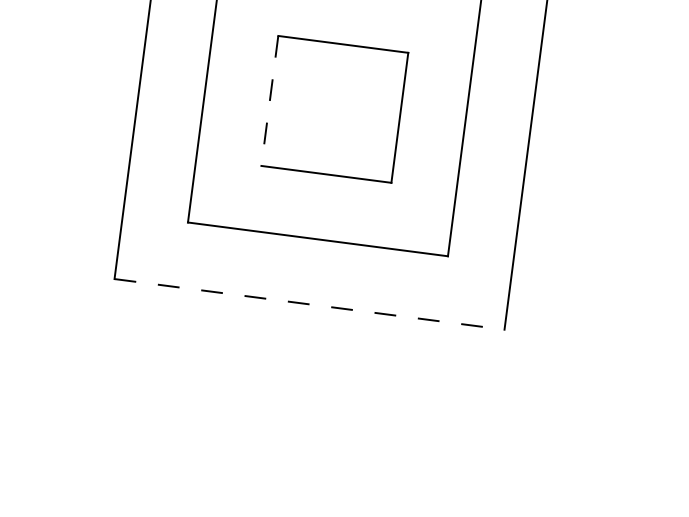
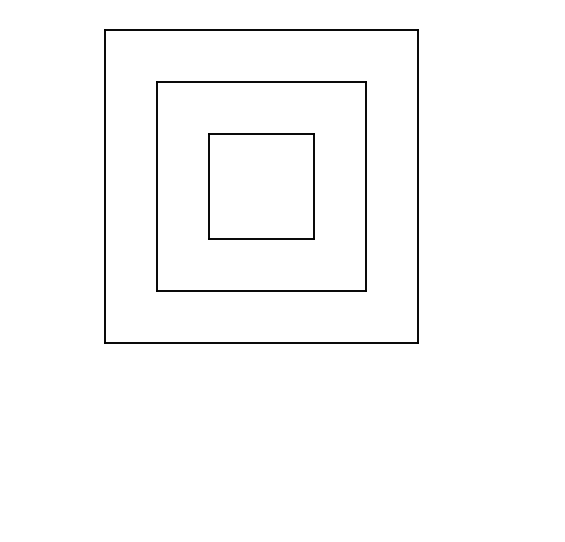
line: (270, 101) -> (209, 186), dashed -> solid
line: (309, 303) -> (261, 342), dashed -> solid

